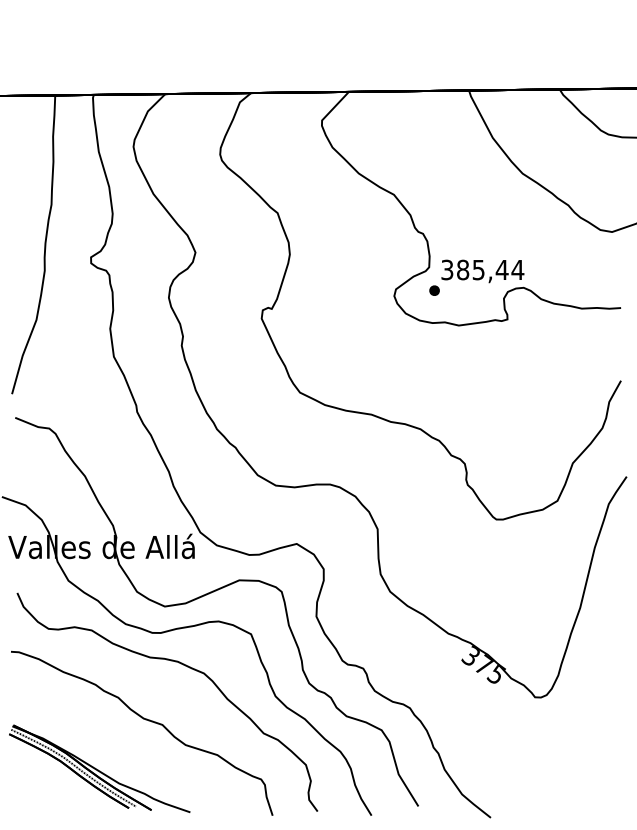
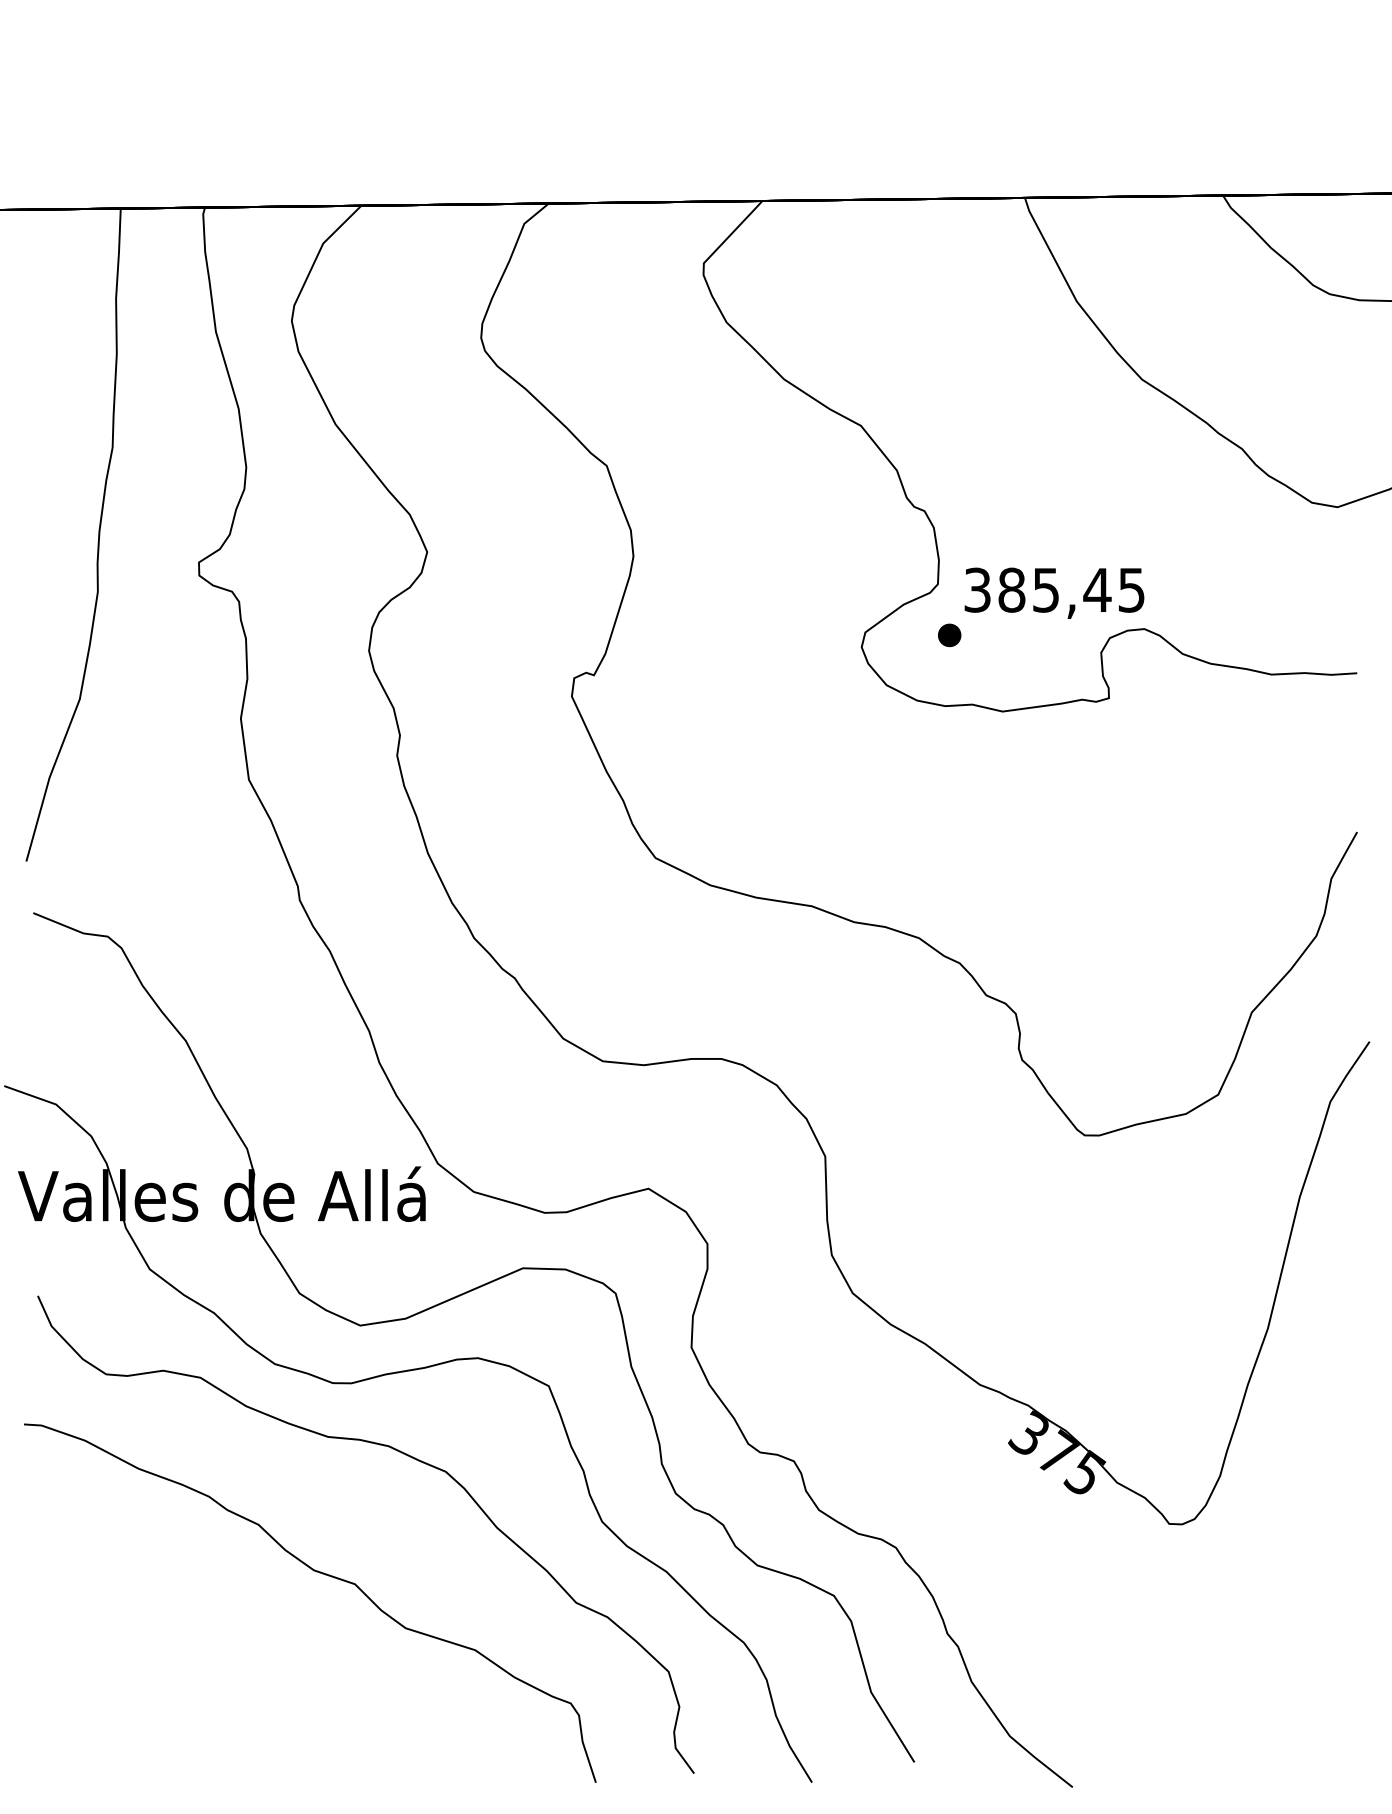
text: (517, 270) -> (1130, 591), 385,44 -> 385,45
part: (99, 768) -> (217, 1679), removed

